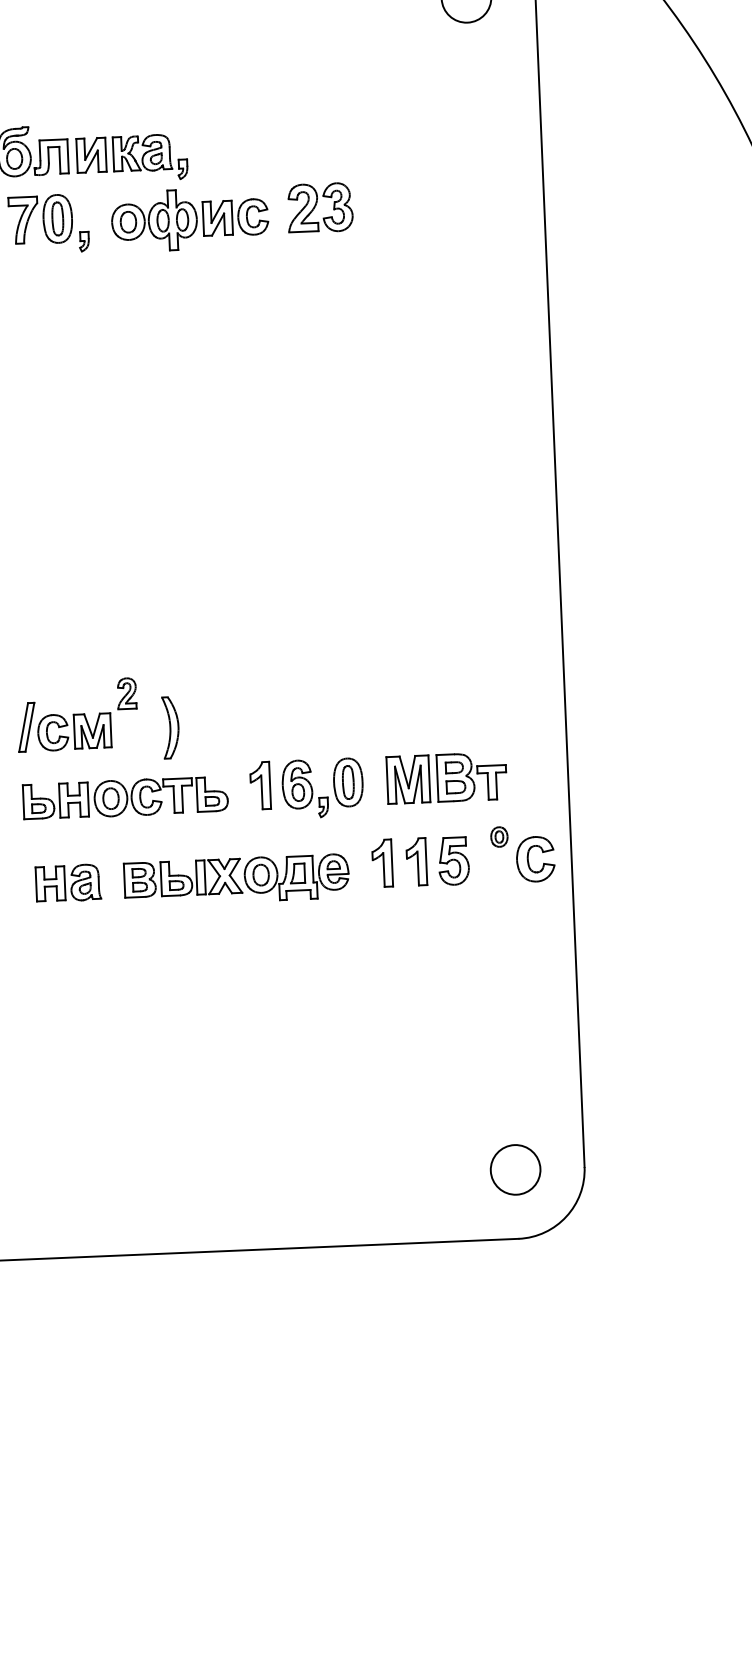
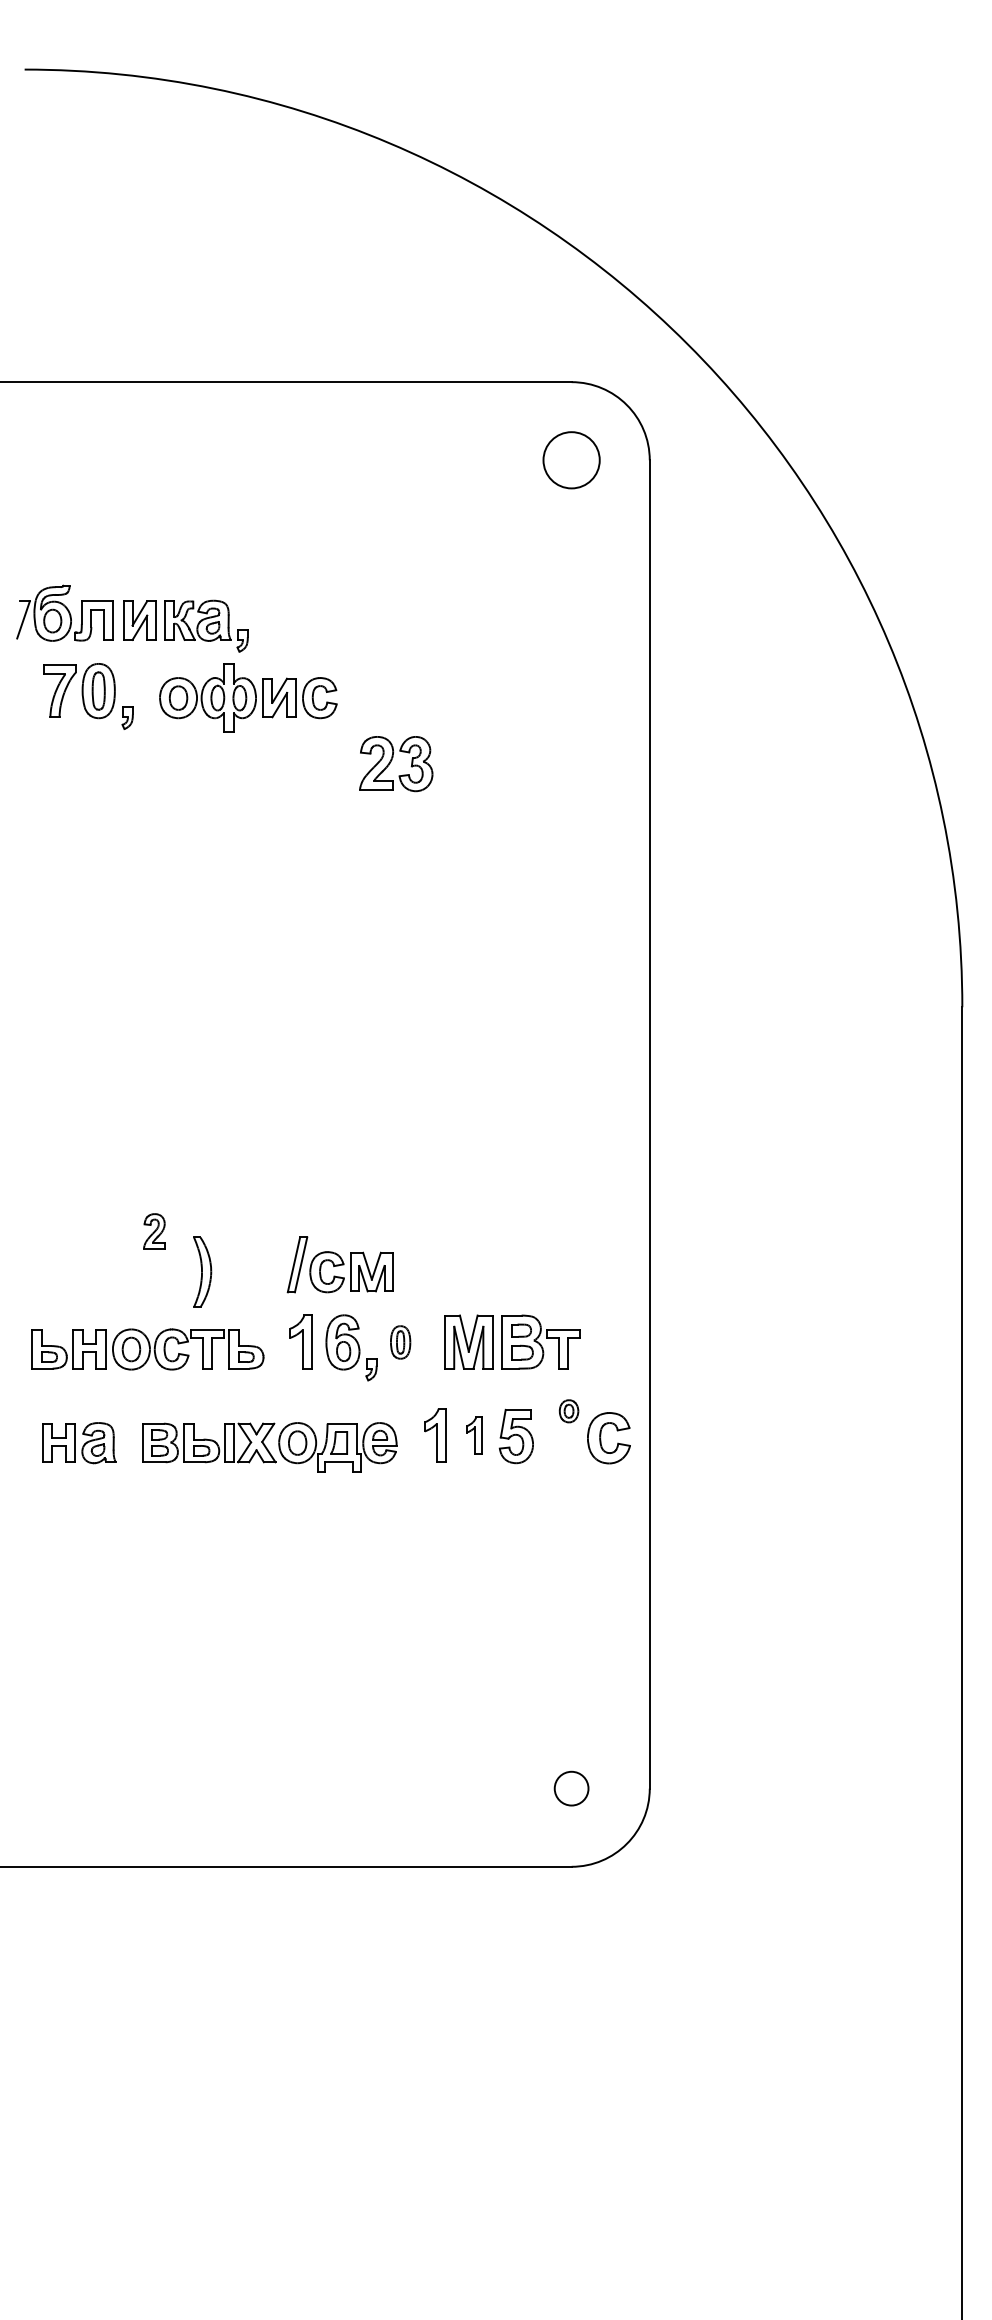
part: (320, 208) -> (396, 764), moved
part: (63, 725) -> (339, 1264), moved
part: (348, 782) -> (400, 1342), size x0.6
part: (415, 861) -> (473, 1435), size x0.7
circle: (515, 1169) -> (571, 1788), size x0.6

